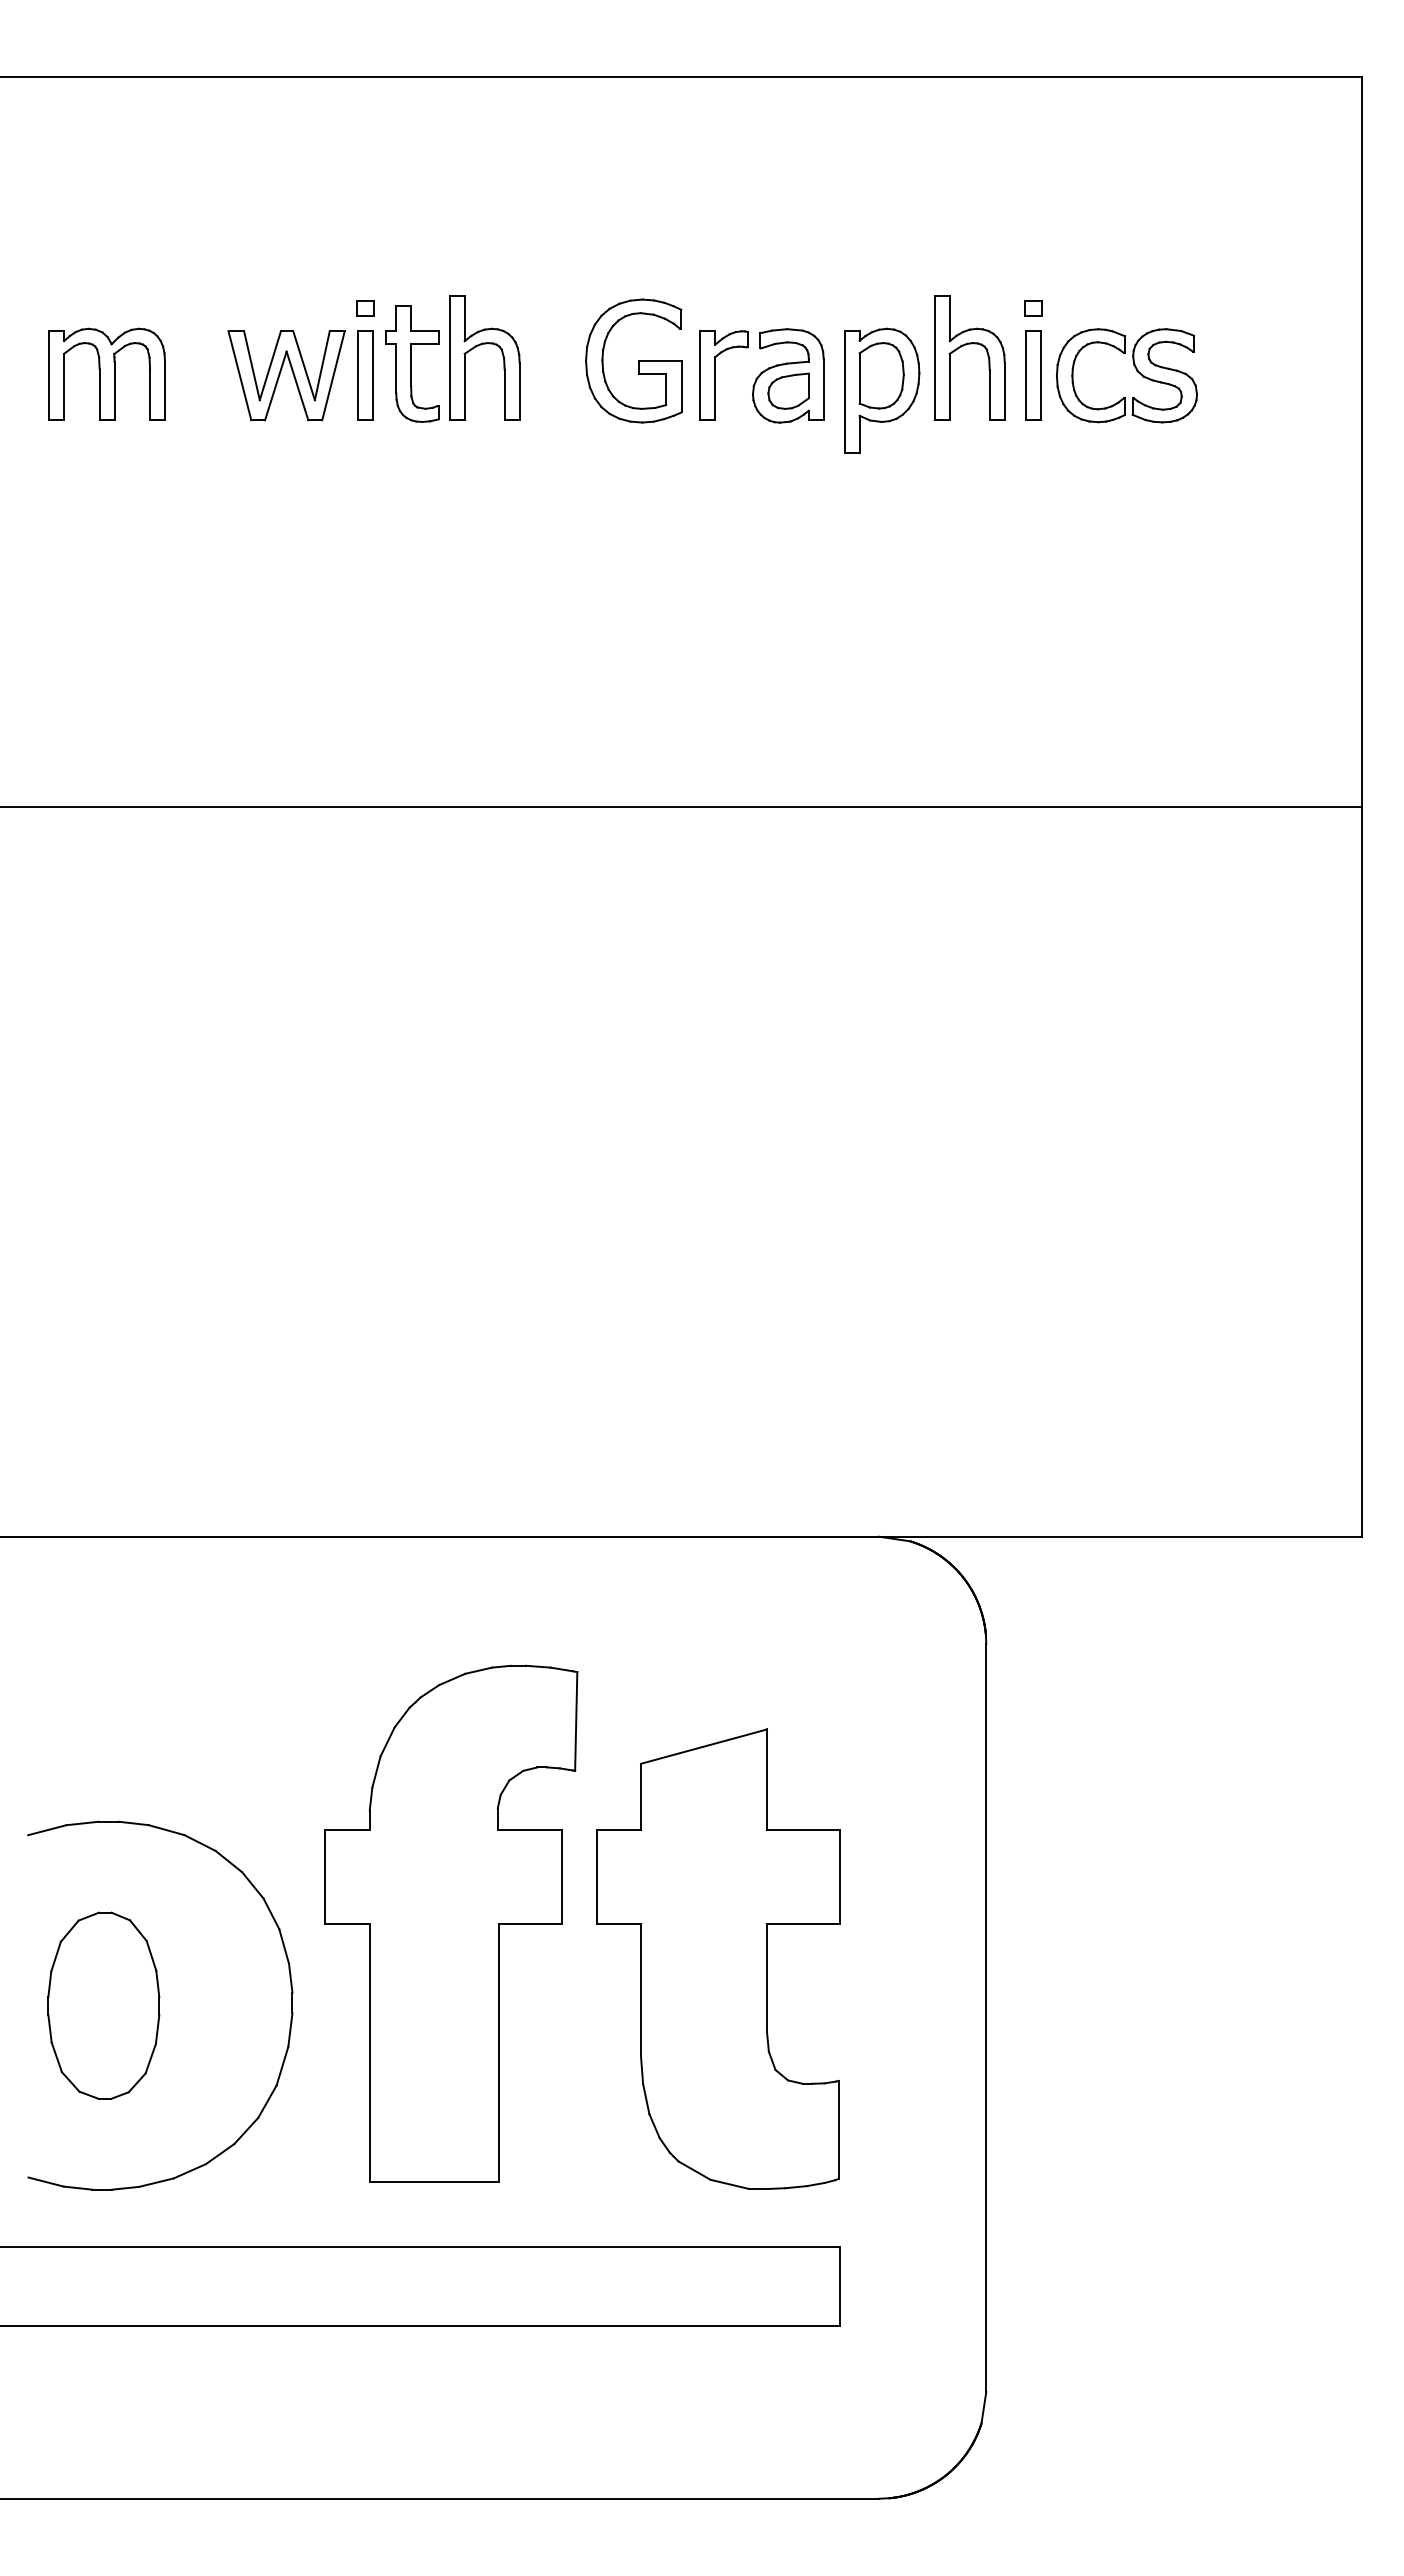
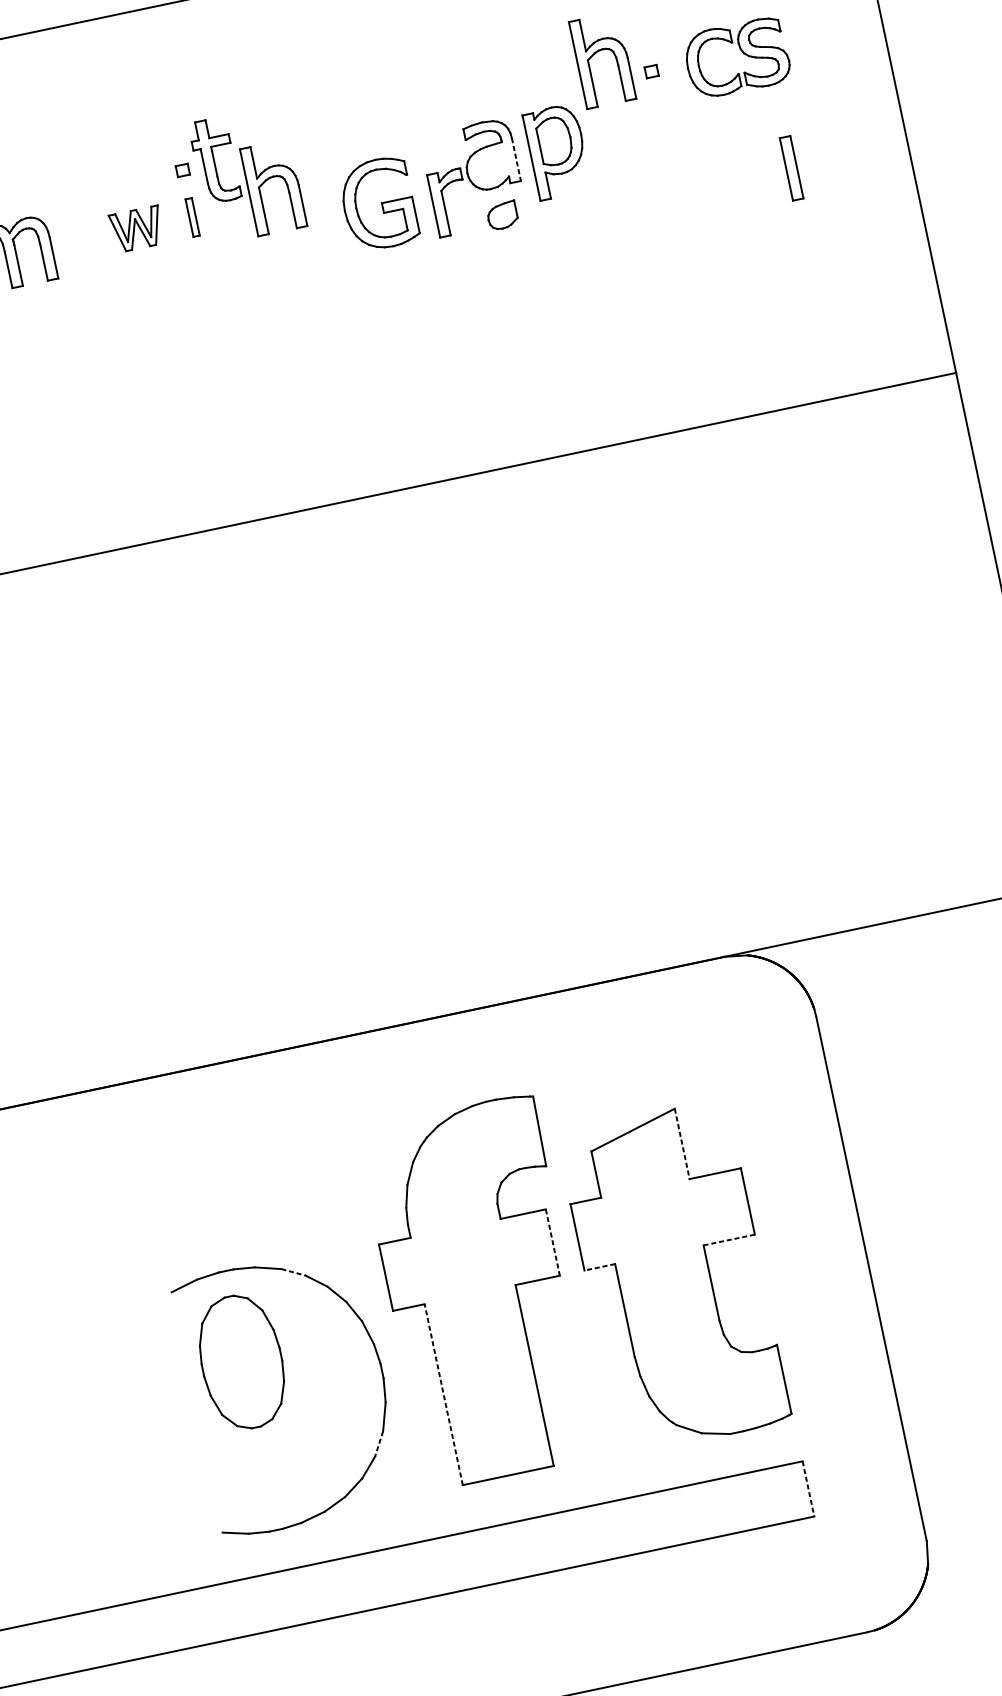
part: (966, 345) -> (598, 51), moved
part: (633, 360) -> (378, 203), moved
part: (412, 363) -> (215, 160), moved
part: (1136, 371) -> (743, 53), moved
part: (286, 375) -> (137, 229), size x0.6
part: (365, 375) -> (192, 217), size x0.6
part: (715, 375) -> (444, 203), moved
part: (1033, 375) -> (791, 168), moved
part: (788, 390) -> (502, 215), moved
line: (823, 390) -> (516, 160), solid -> dashed
line: (766, 1780) -> (682, 1144), solid -> dashed
line: (200, 1843) -> (293, 1272), solid -> dashed
line: (562, 1877) -> (553, 1242), solid -> dashed
line: (619, 1924) -> (600, 1267), solid -> dashed
line: (803, 1924) -> (729, 1240), solid -> dashed
part: (103, 2005) -> (241, 1362), moved
line: (369, 2053) -> (443, 1395), solid -> dashed
line: (267, 2101) -> (379, 1443), solid -> dashed
line: (839, 2286) -> (808, 1489), solid -> dashed

